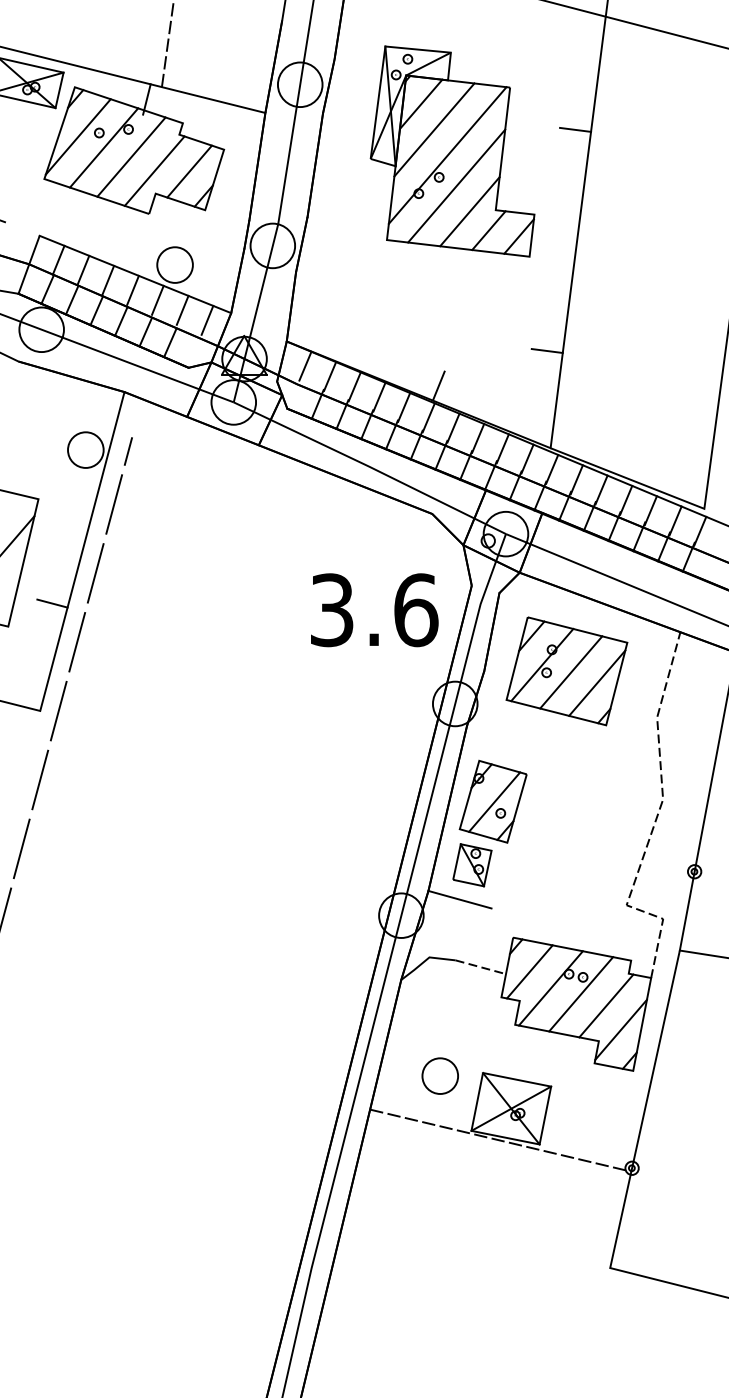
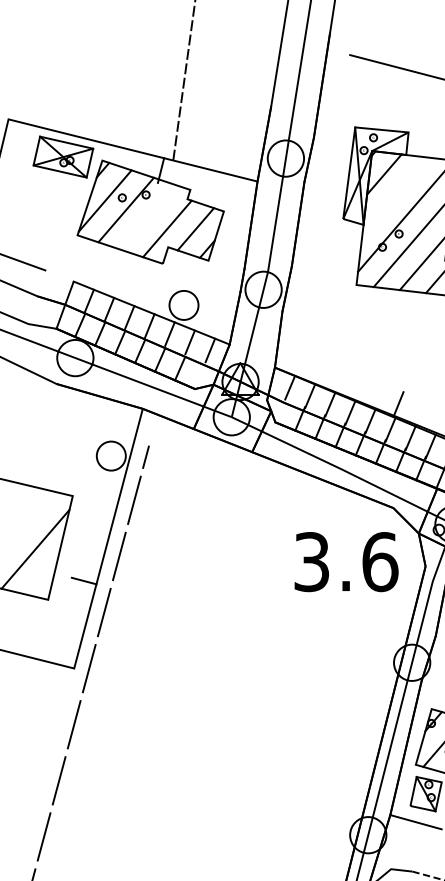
line: (434, 129) -> (395, 195), removed
line: (131, 156) -> (148, 216), removed
text: (374, 610) -> (346, 562), moved

